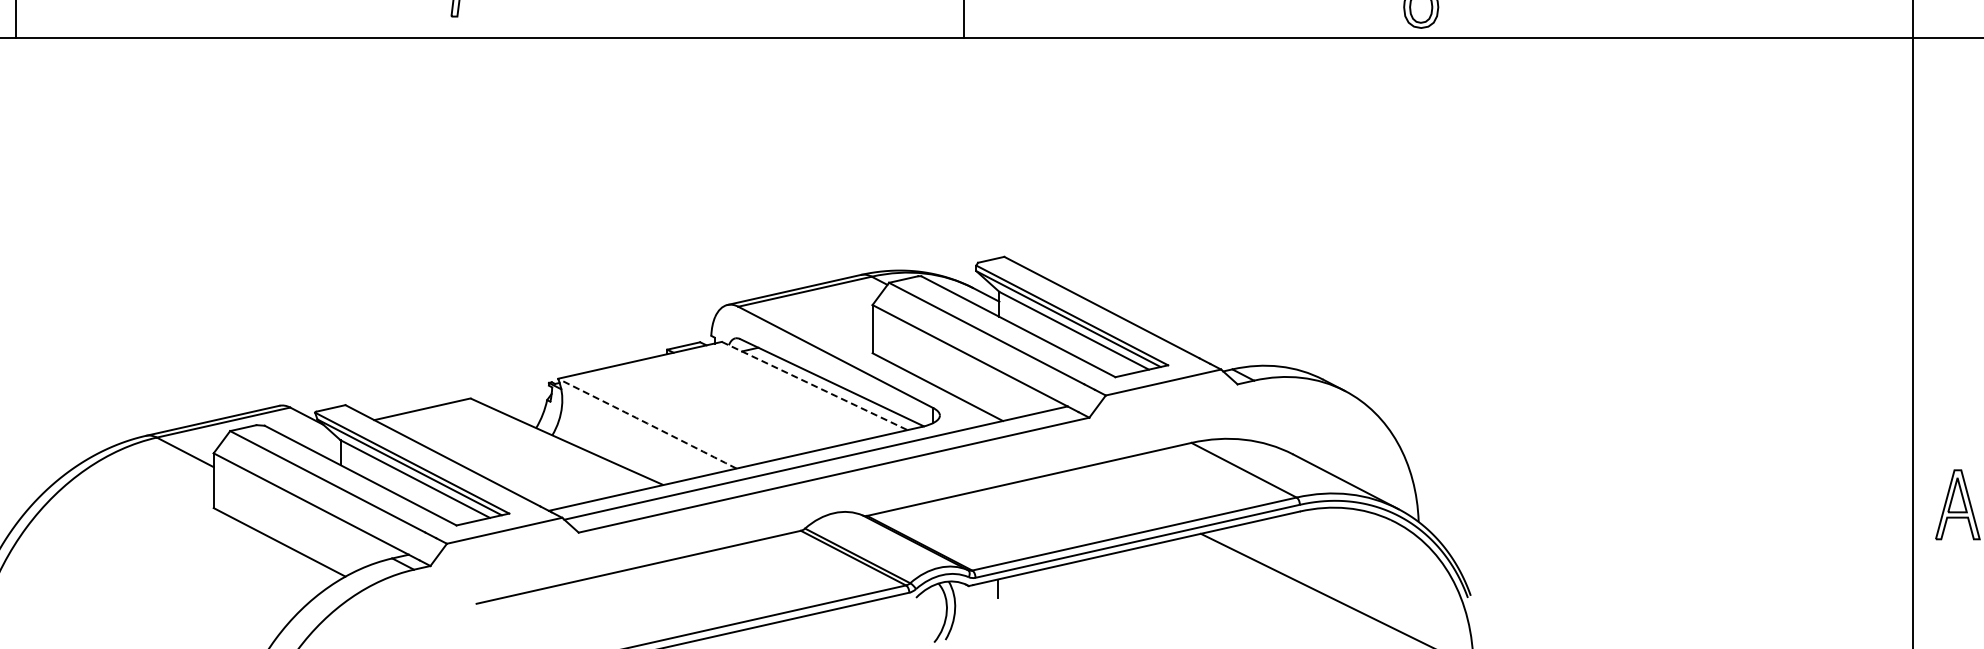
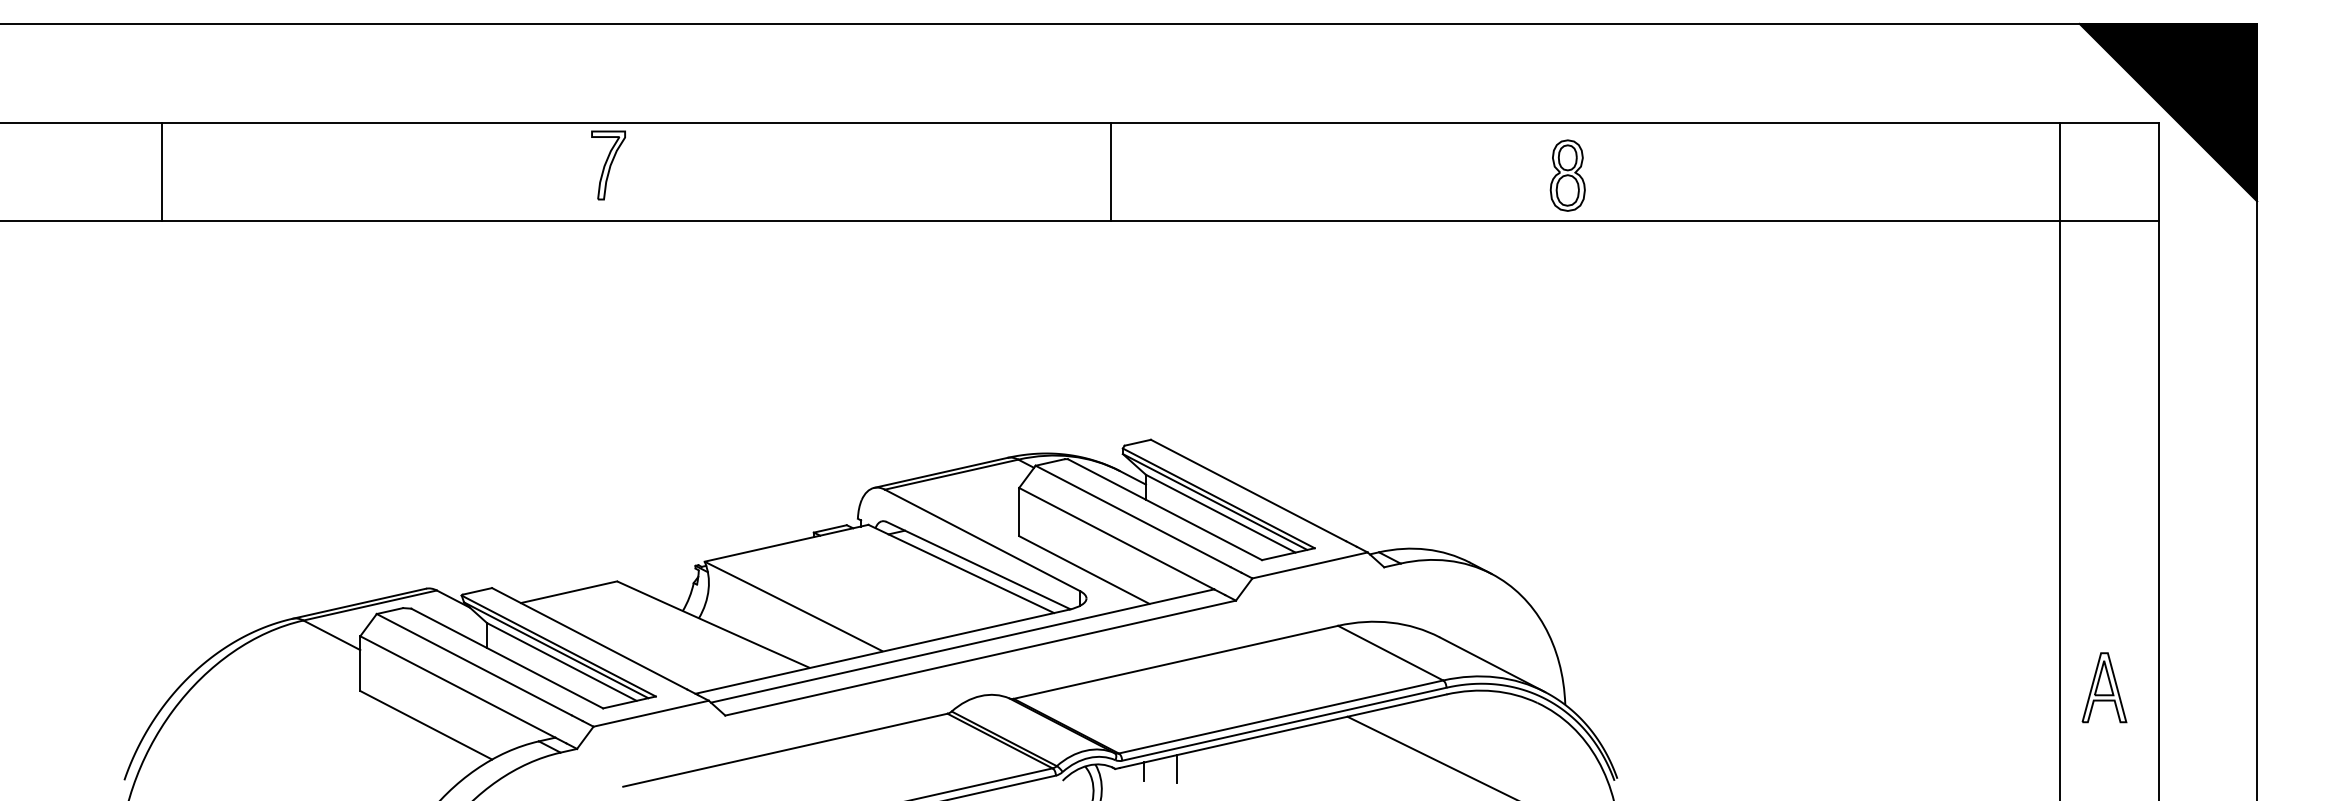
line: (814, 385) -> (961, 568), dashed -> solid
arc: (647, 423) -> (794, 606), dashed -> solid
line: (1029, 585) -> (1176, 768), added

